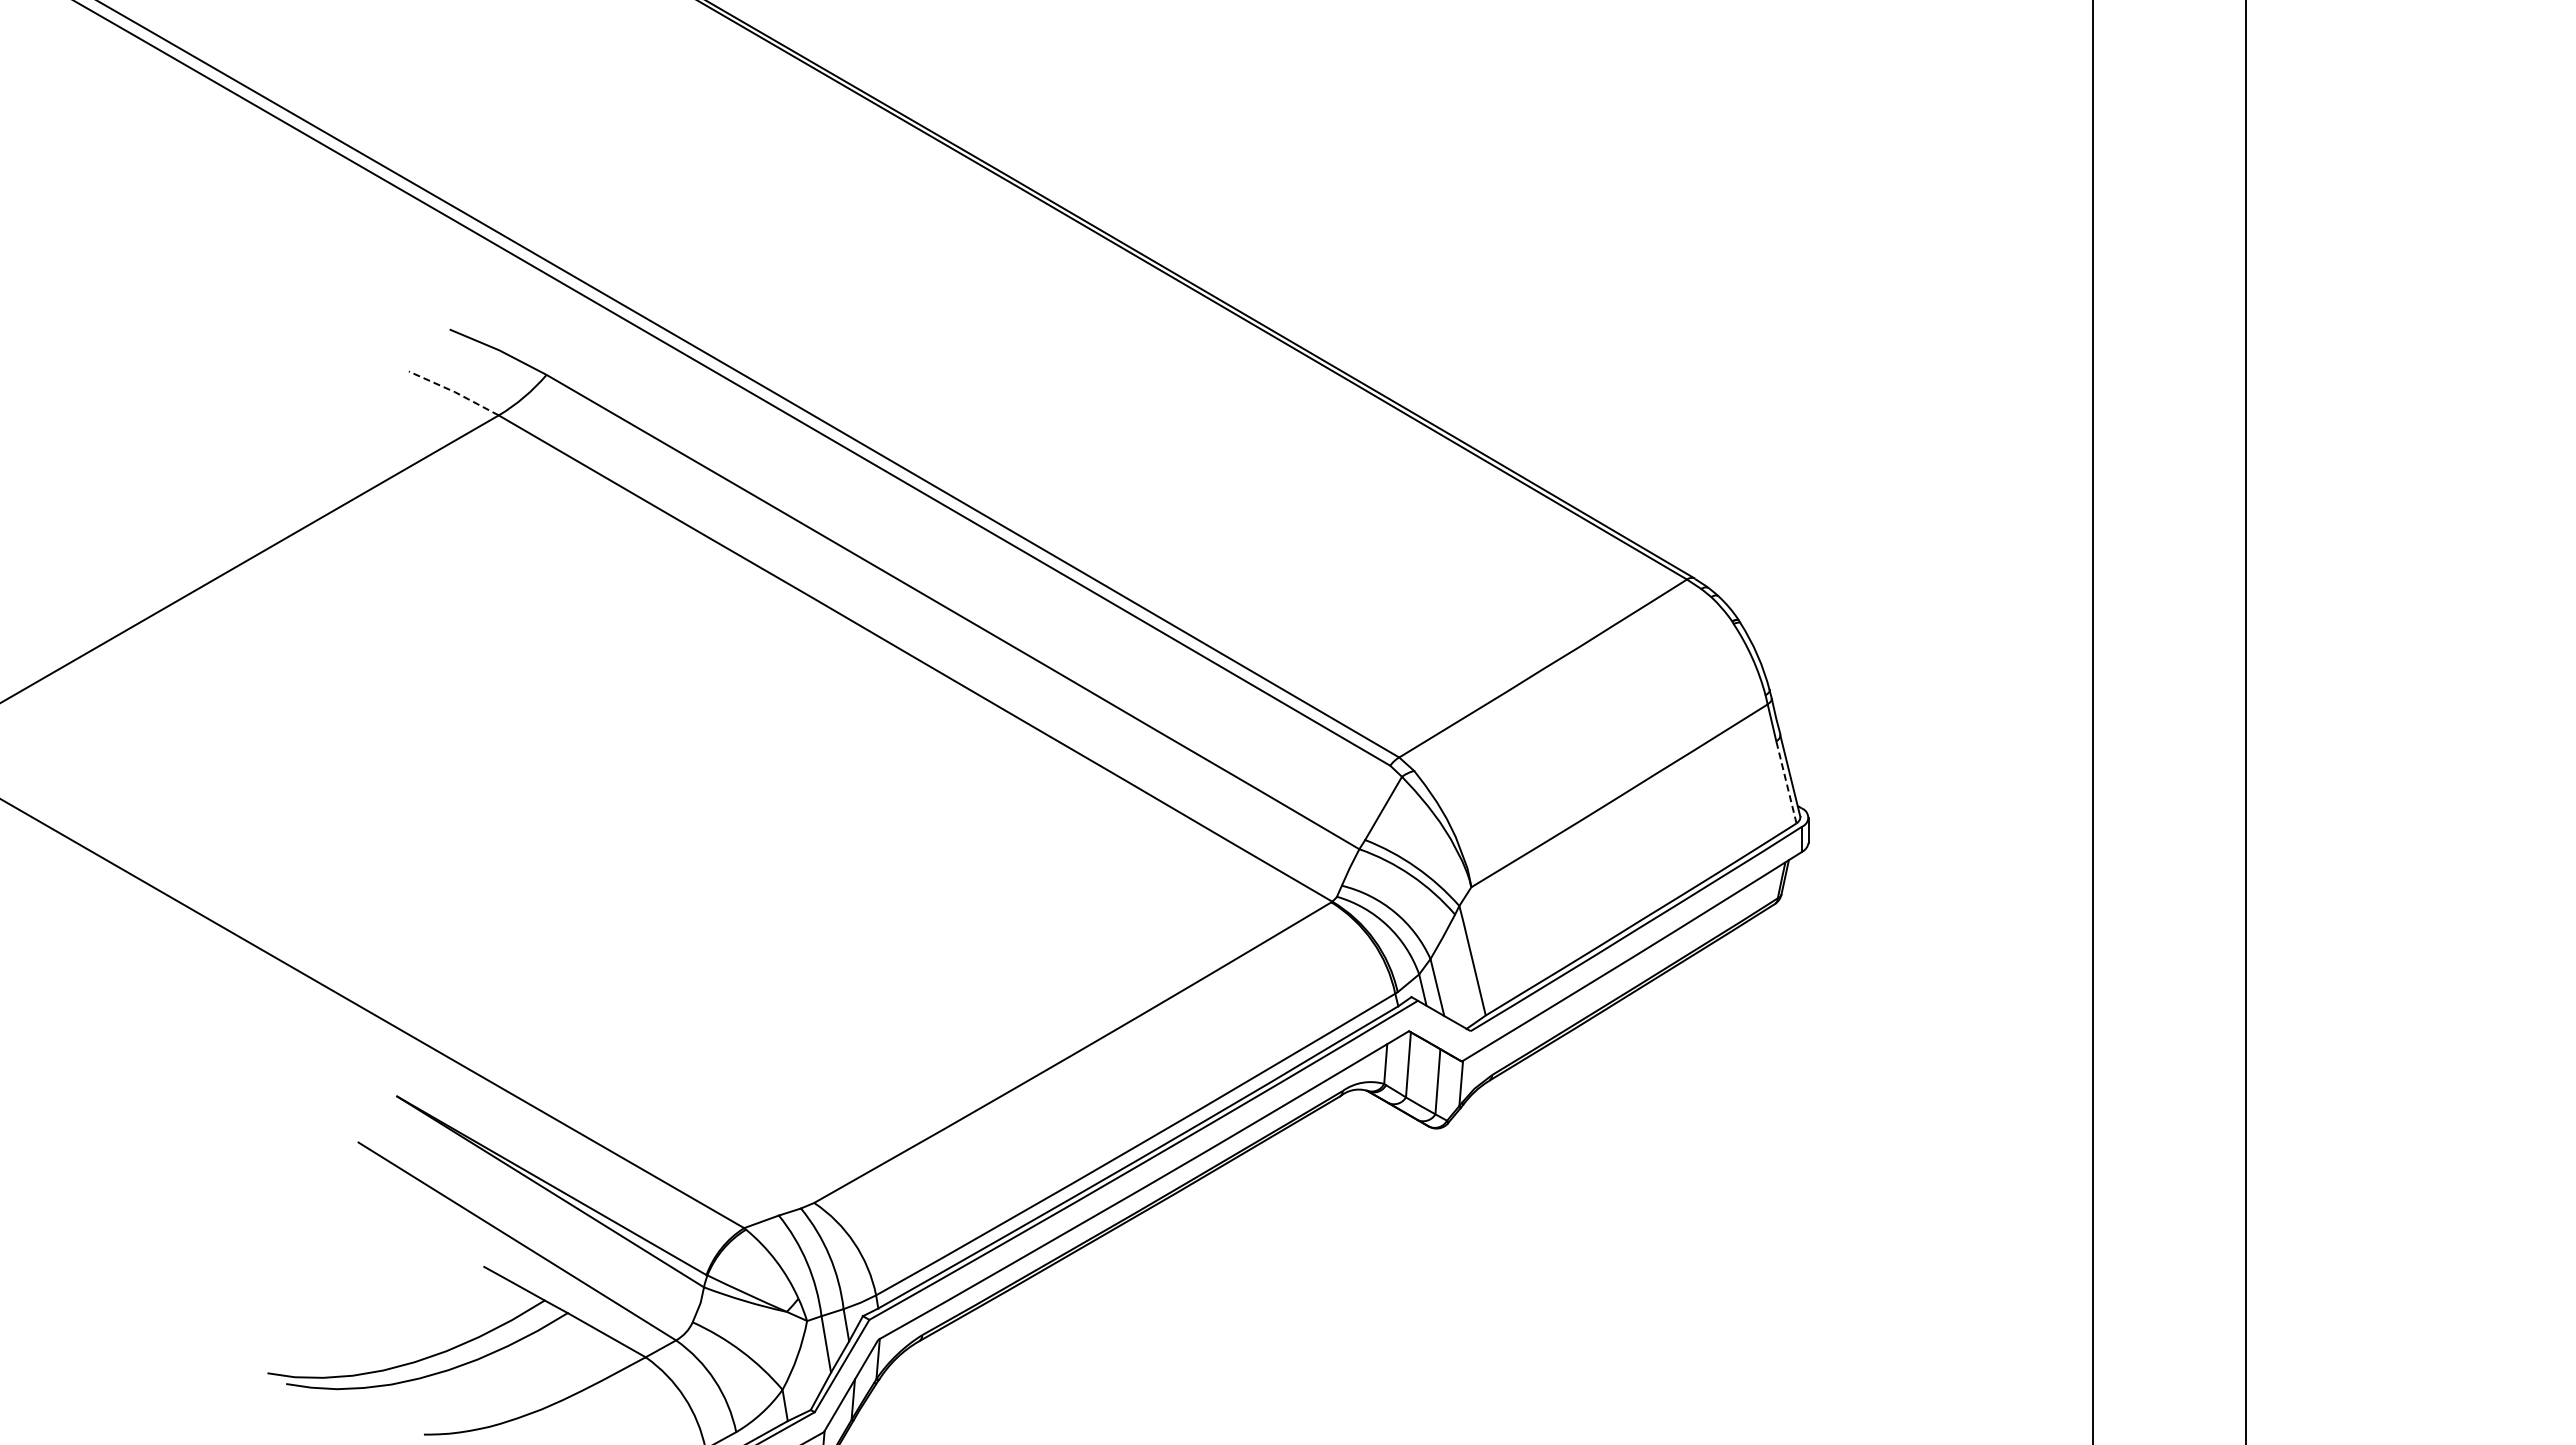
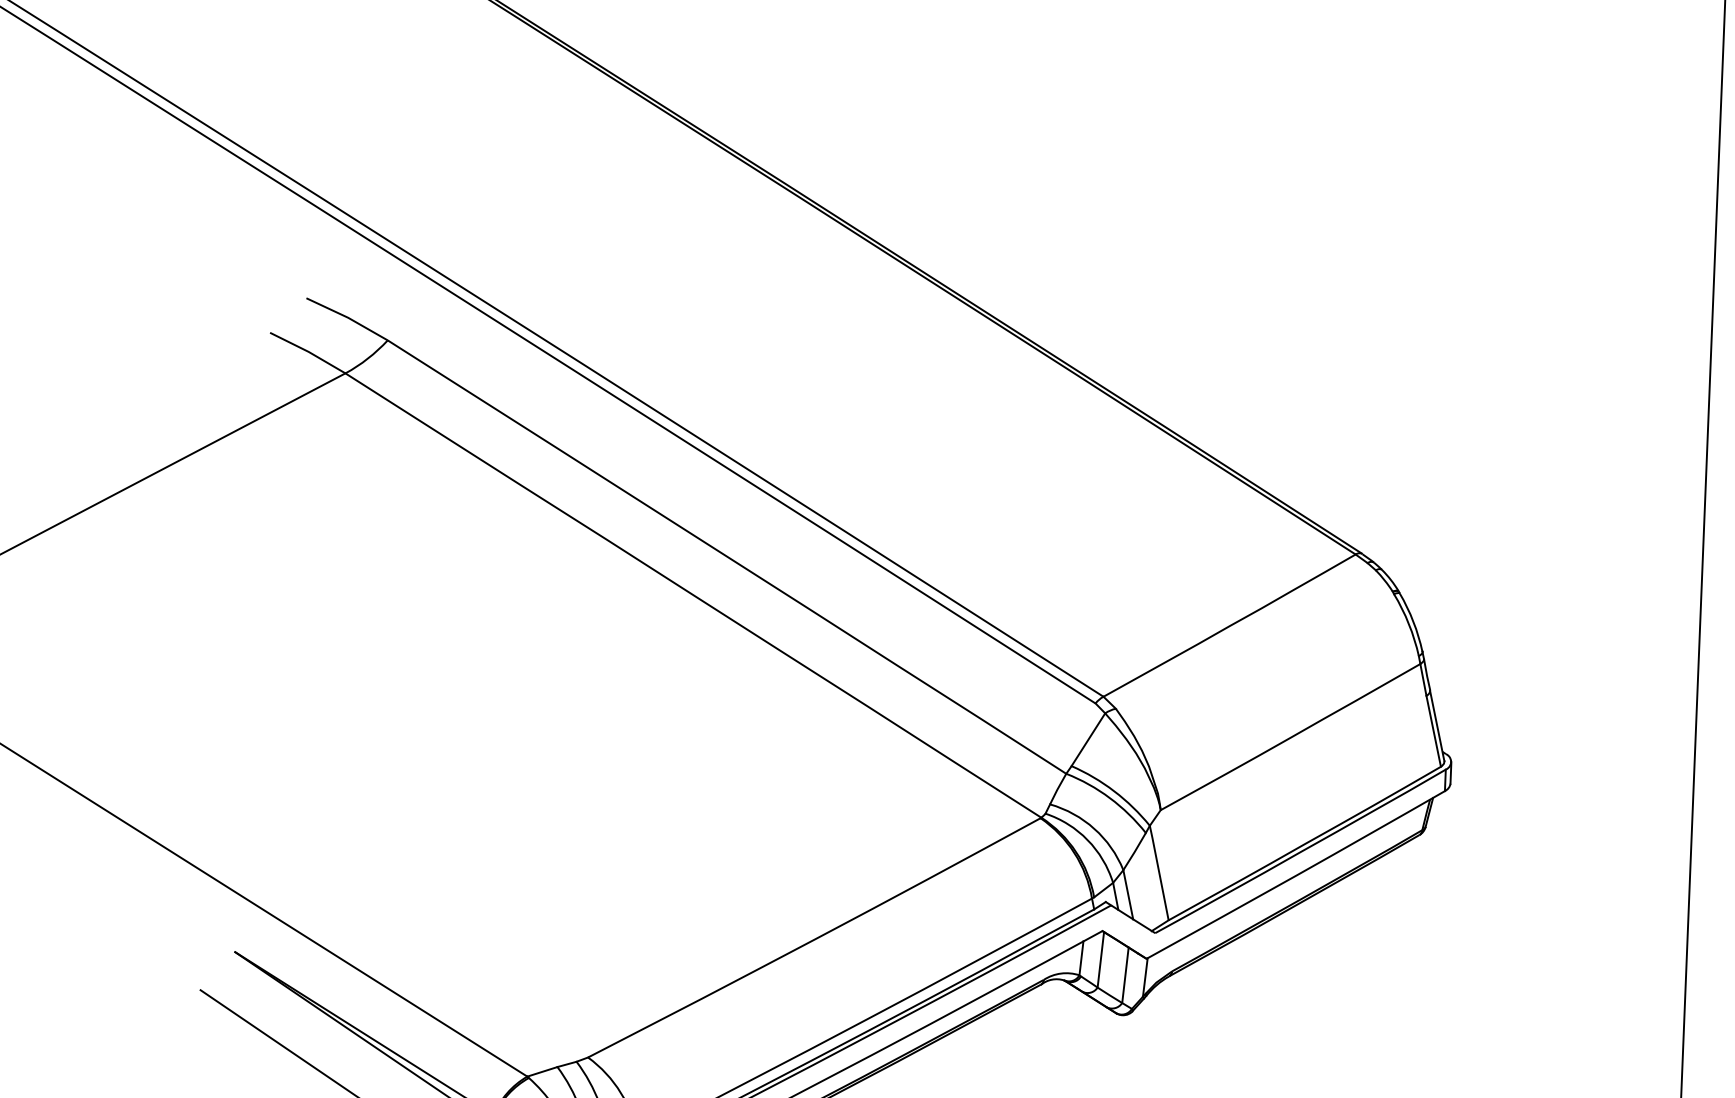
line: (454, 392) -> (308, 352), dashed -> solid
line: (1786, 781) -> (1433, 730), dashed -> solid

